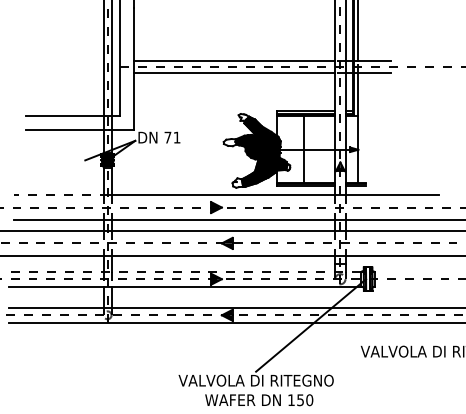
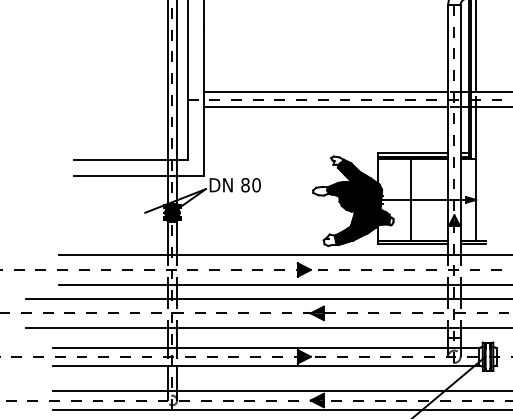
text: (172, 137) -> (250, 185), 71 -> 80
line: (61, 195) -> (116, 255), dashed -> solid
line: (184, 271) -> (265, 347), dashed -> solid

